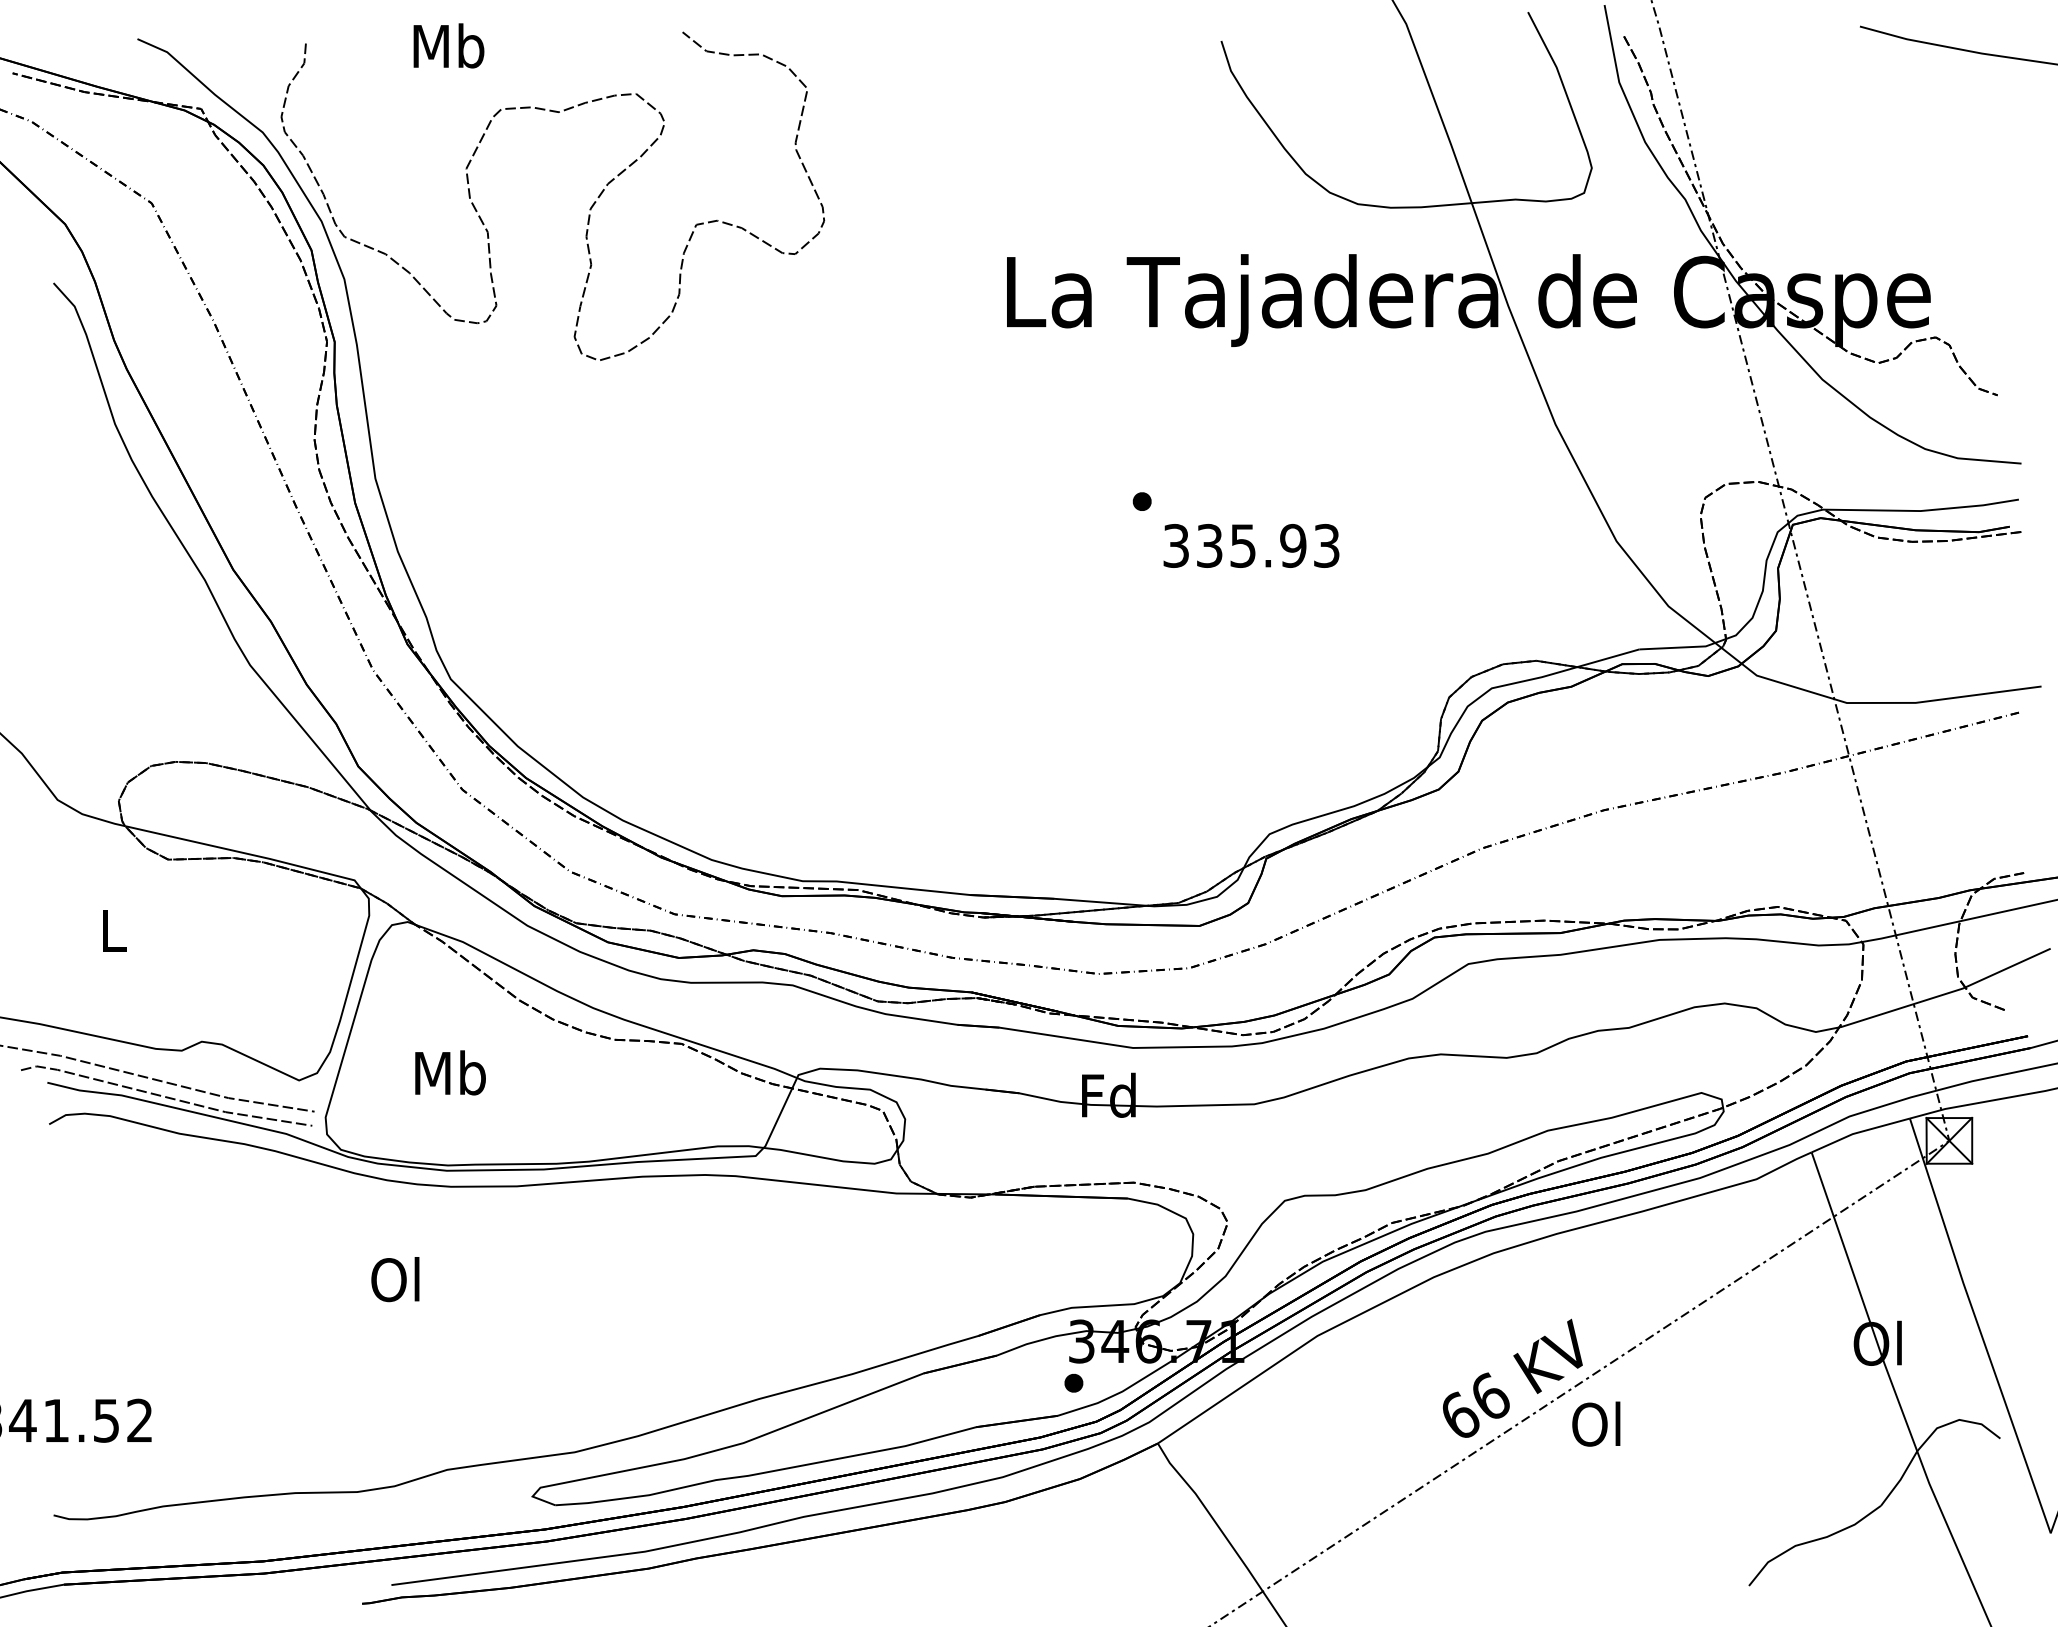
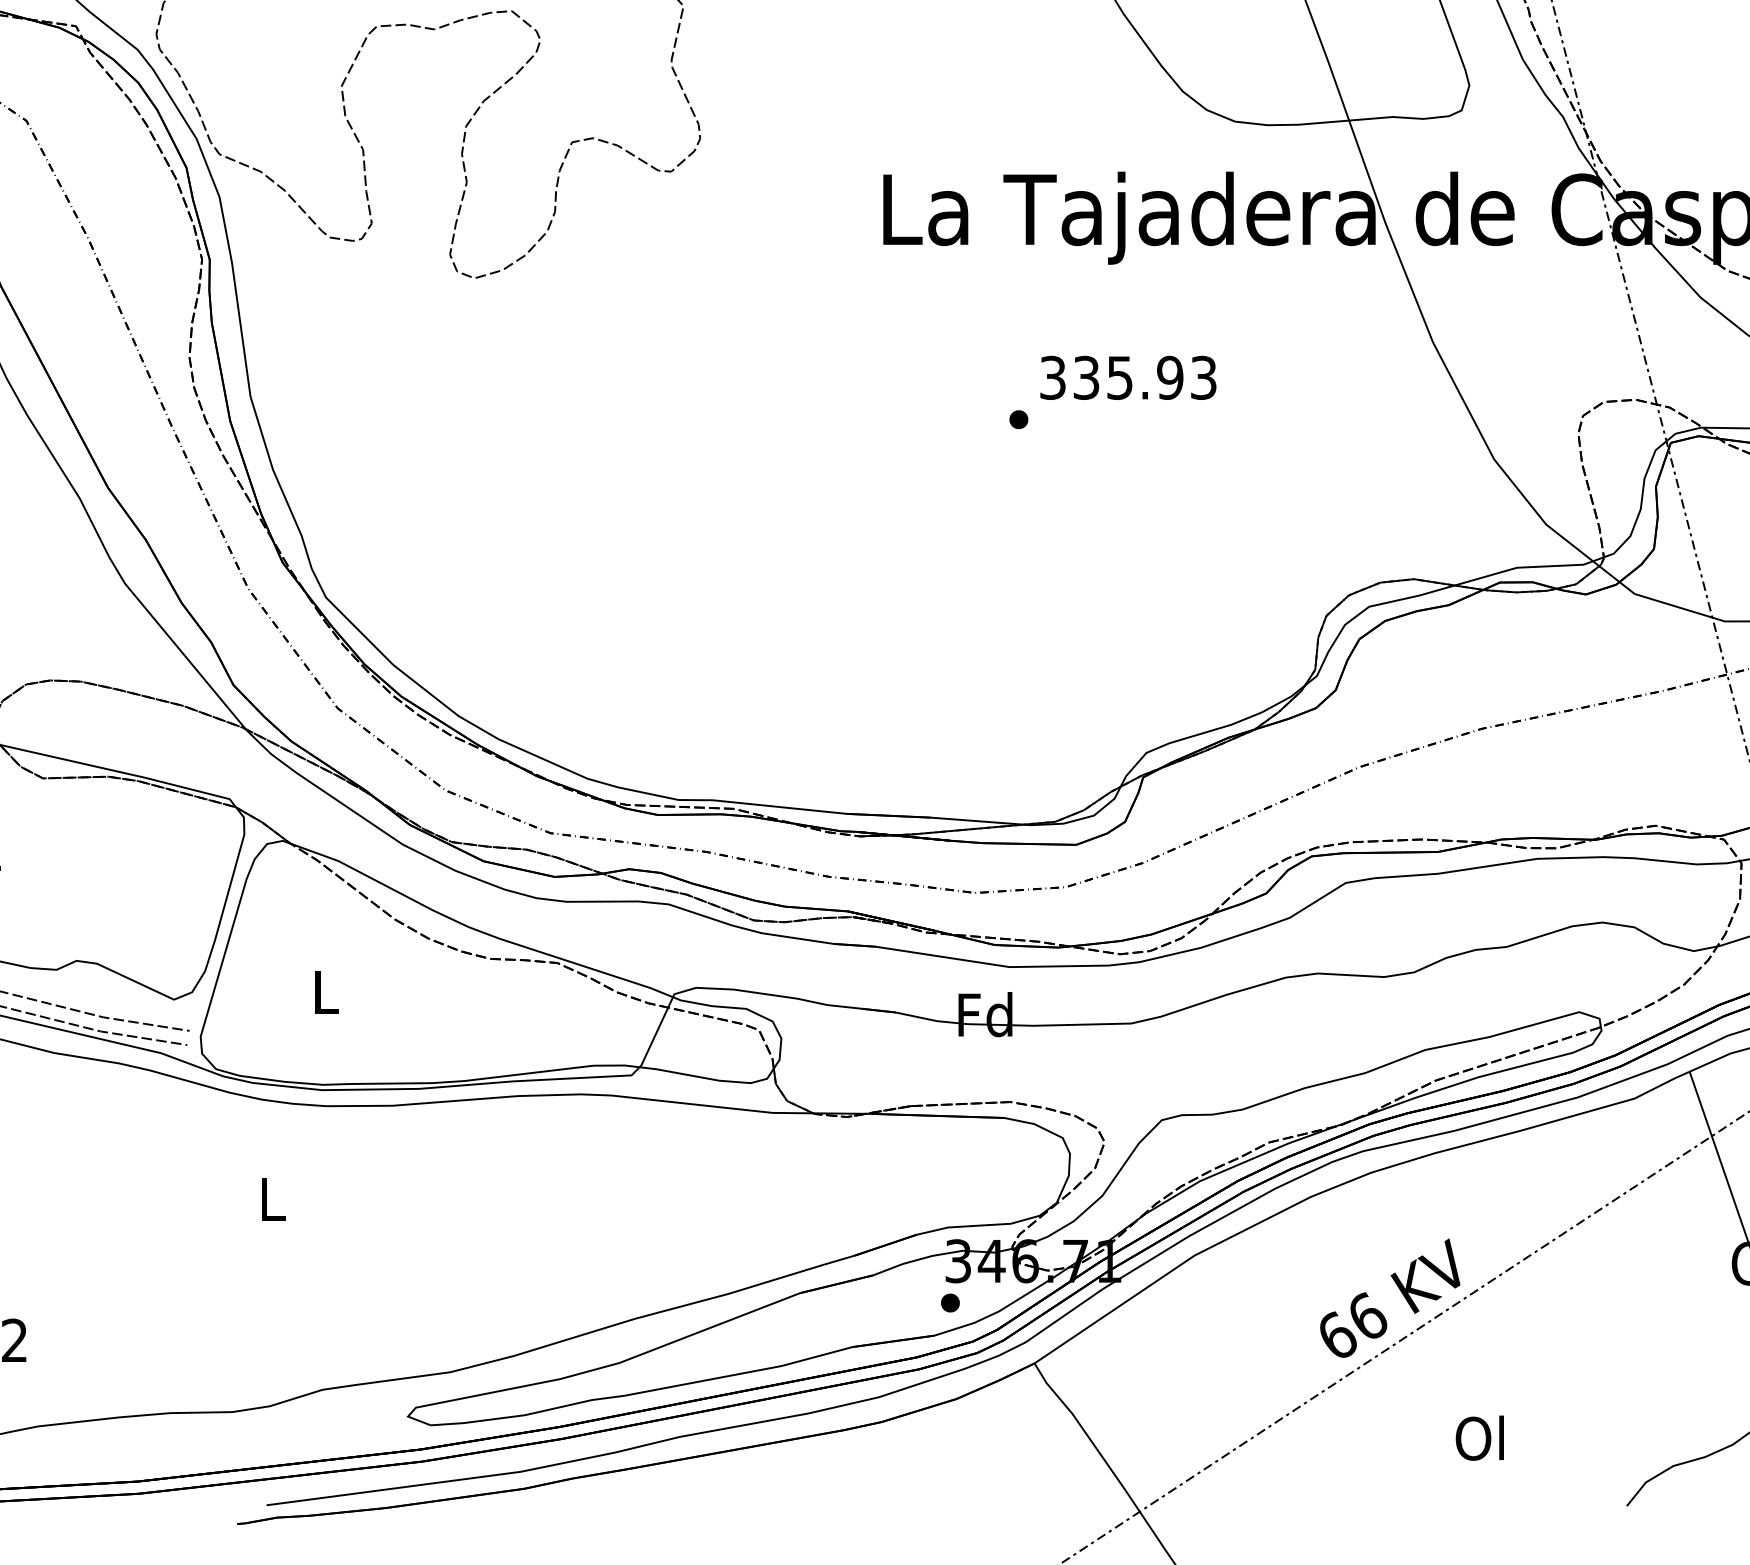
text: (1251, 545) -> (1128, 377), moved
text: (450, 1072) -> (325, 991), Mb -> L
text: (395, 1279) -> (270, 1199), Ol -> L
text: (1596, 1423) -> (1480, 1437), moved

